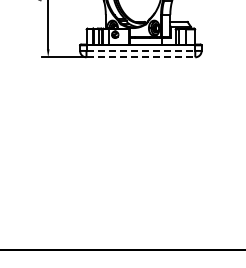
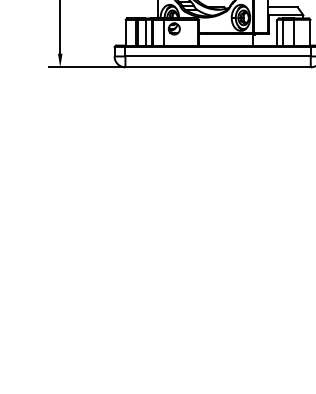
line: (141, 50) -> (219, 55), dashed -> solid
line: (141, 57) -> (219, 67), dashed -> solid

